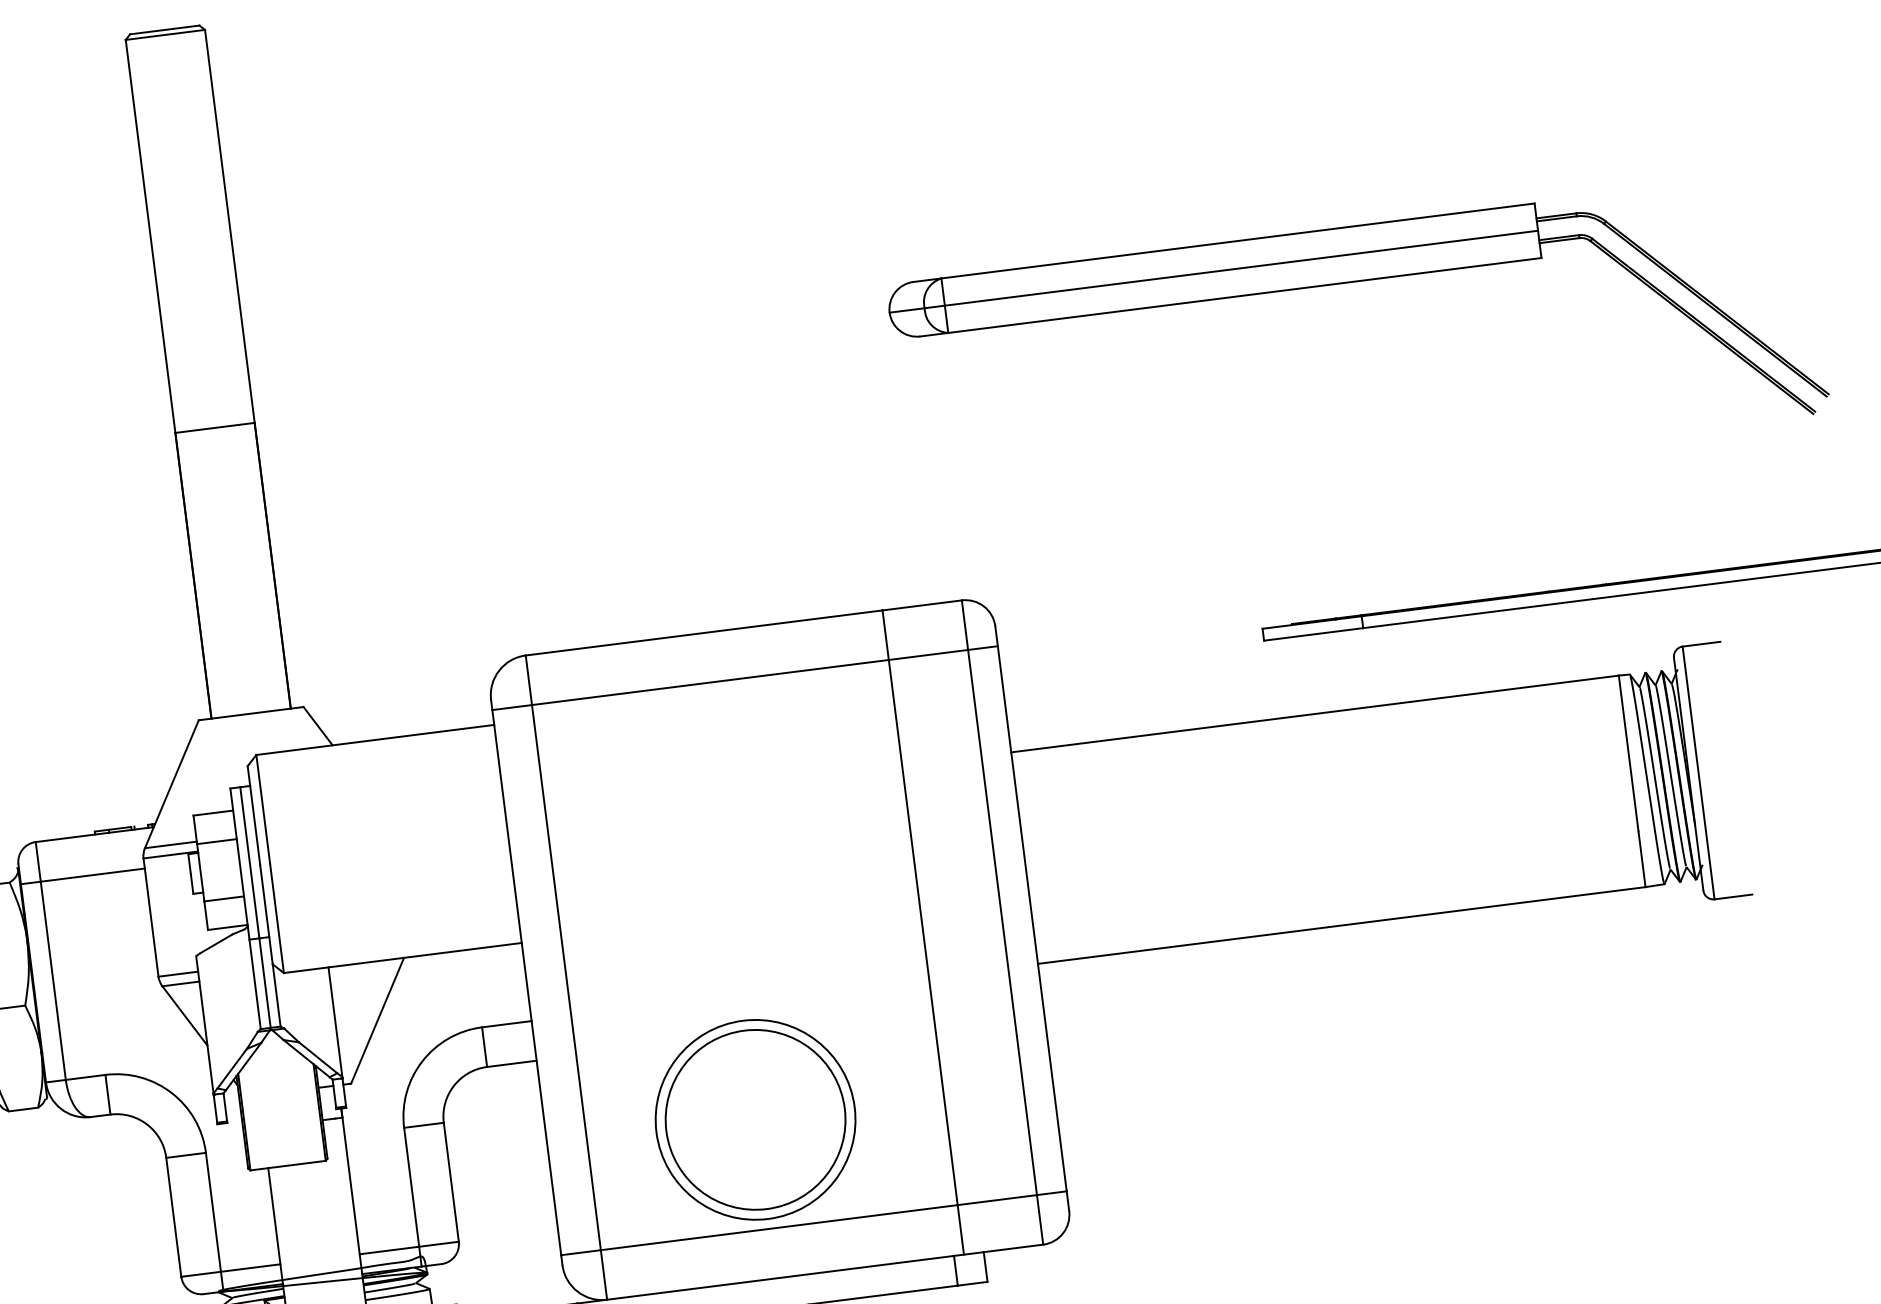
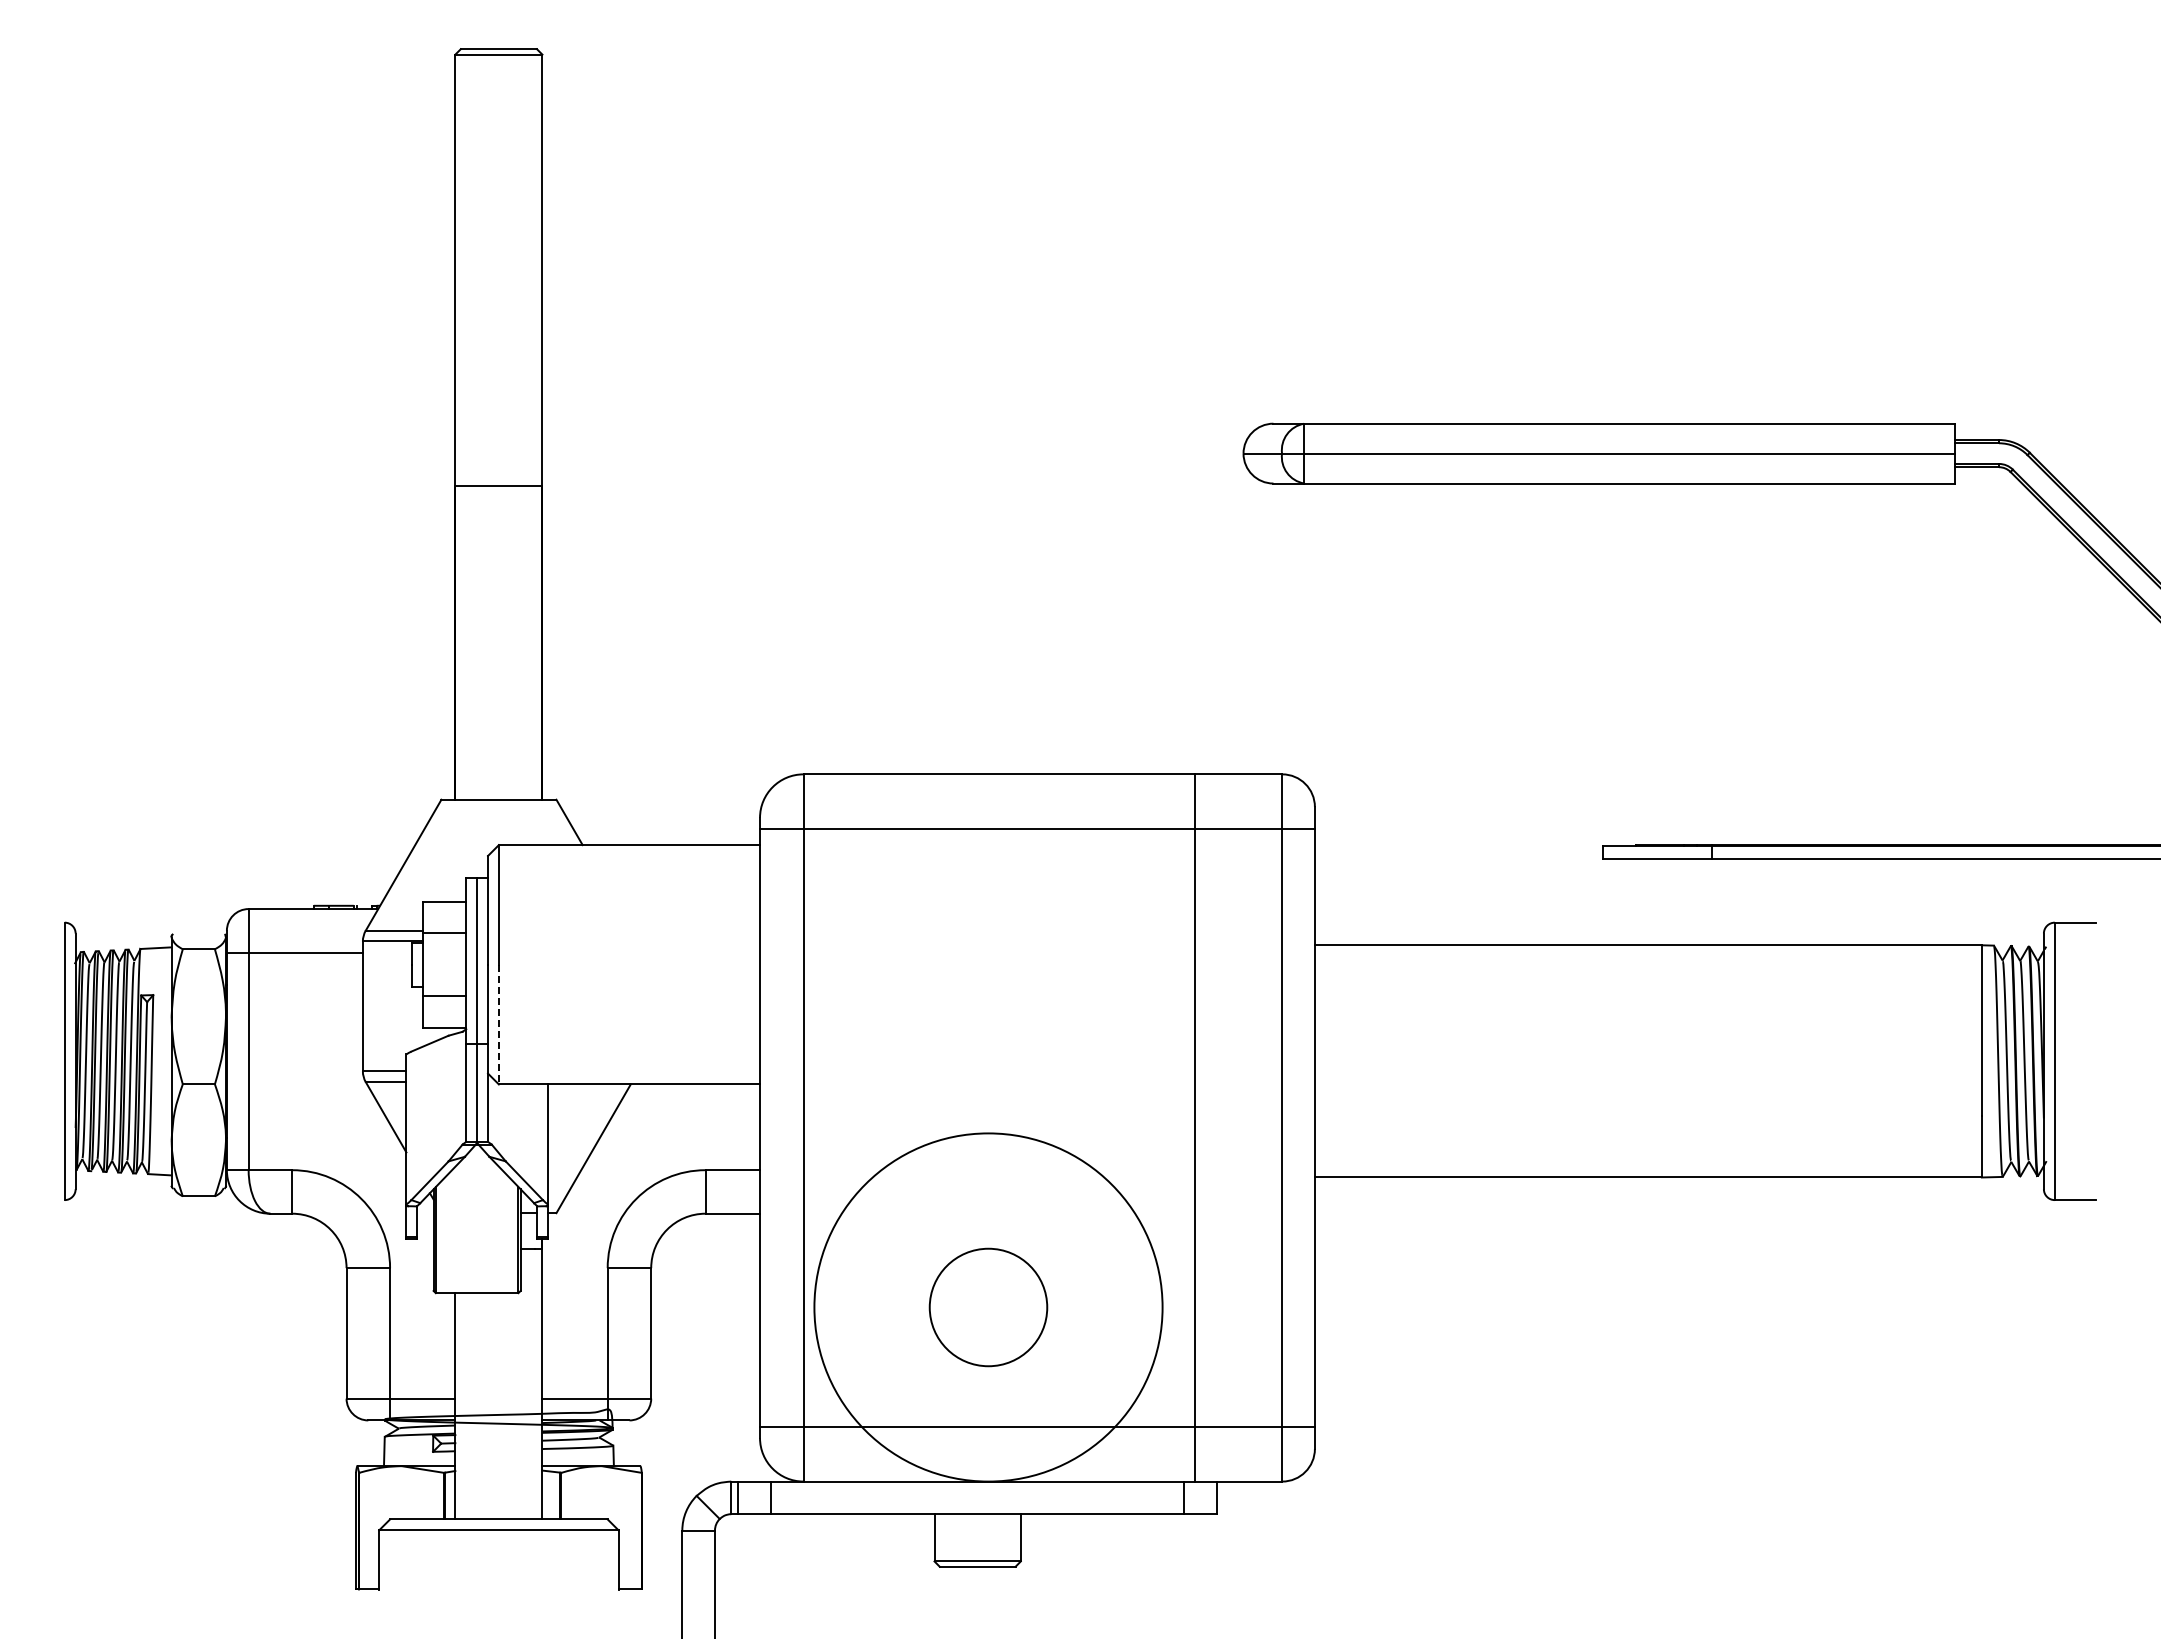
line: (276, 918) -> (498, 1024), solid -> dashed
circle: (755, 1119) -> (988, 1307), size x0.6
circle: (755, 1119) -> (988, 1307), size x1.6

